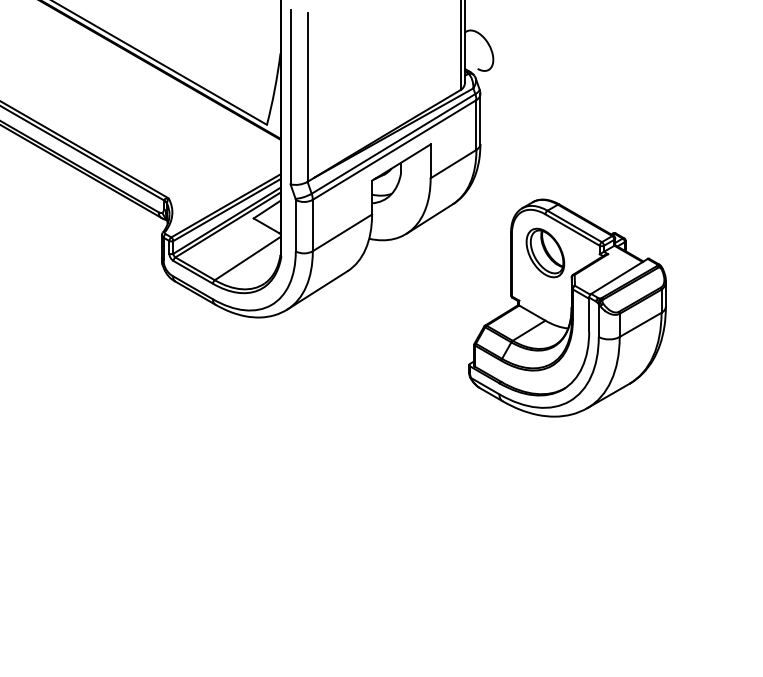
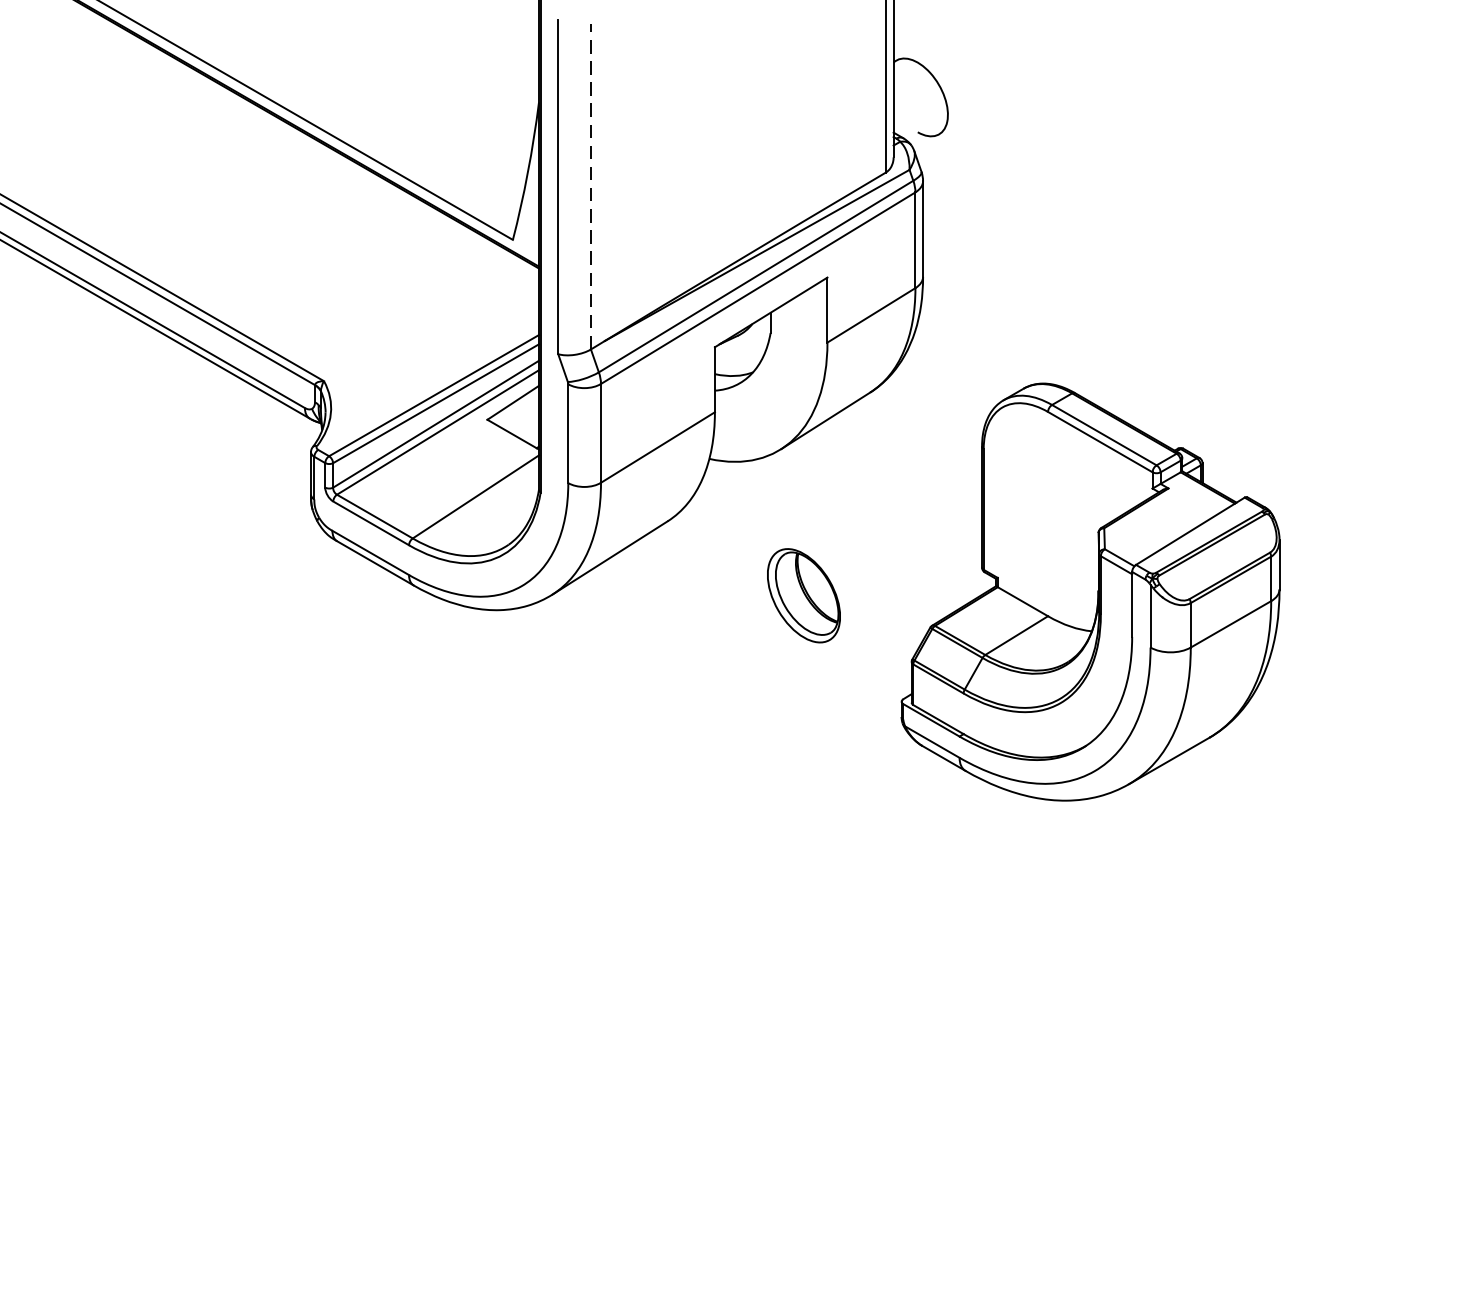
line: (307, 97) -> (590, 187), solid -> dashed
part: (545, 252) -> (804, 594), moved

